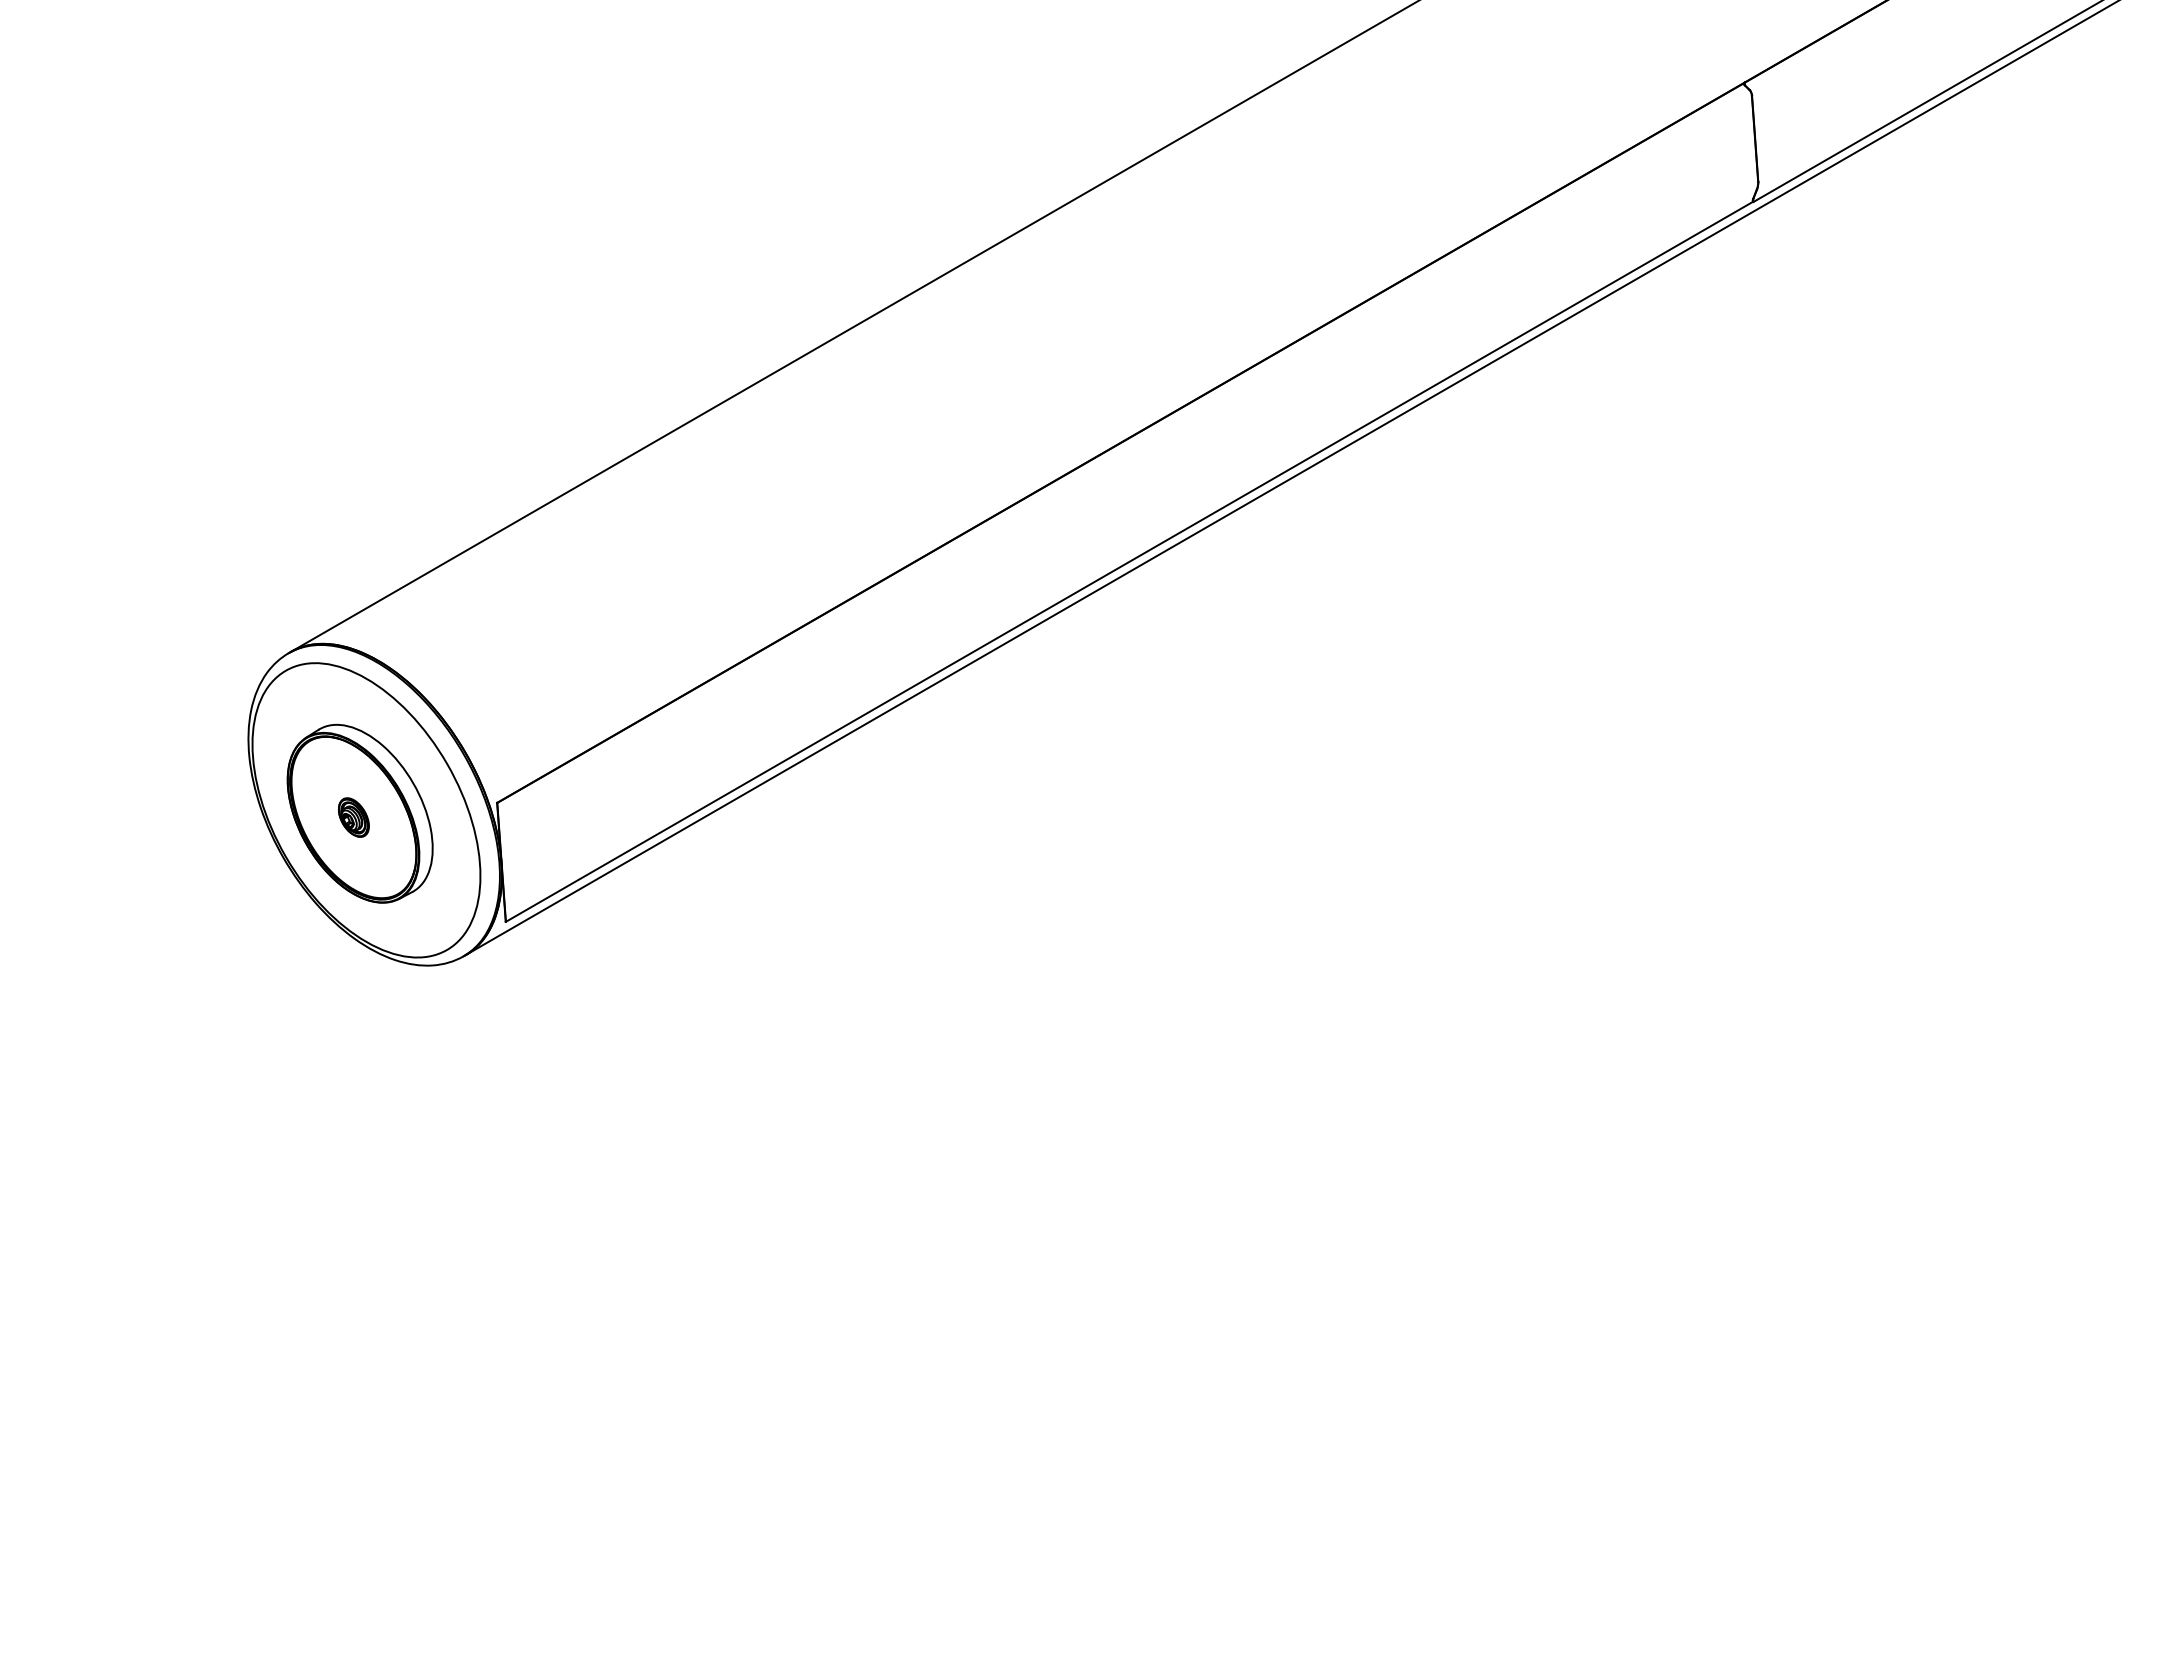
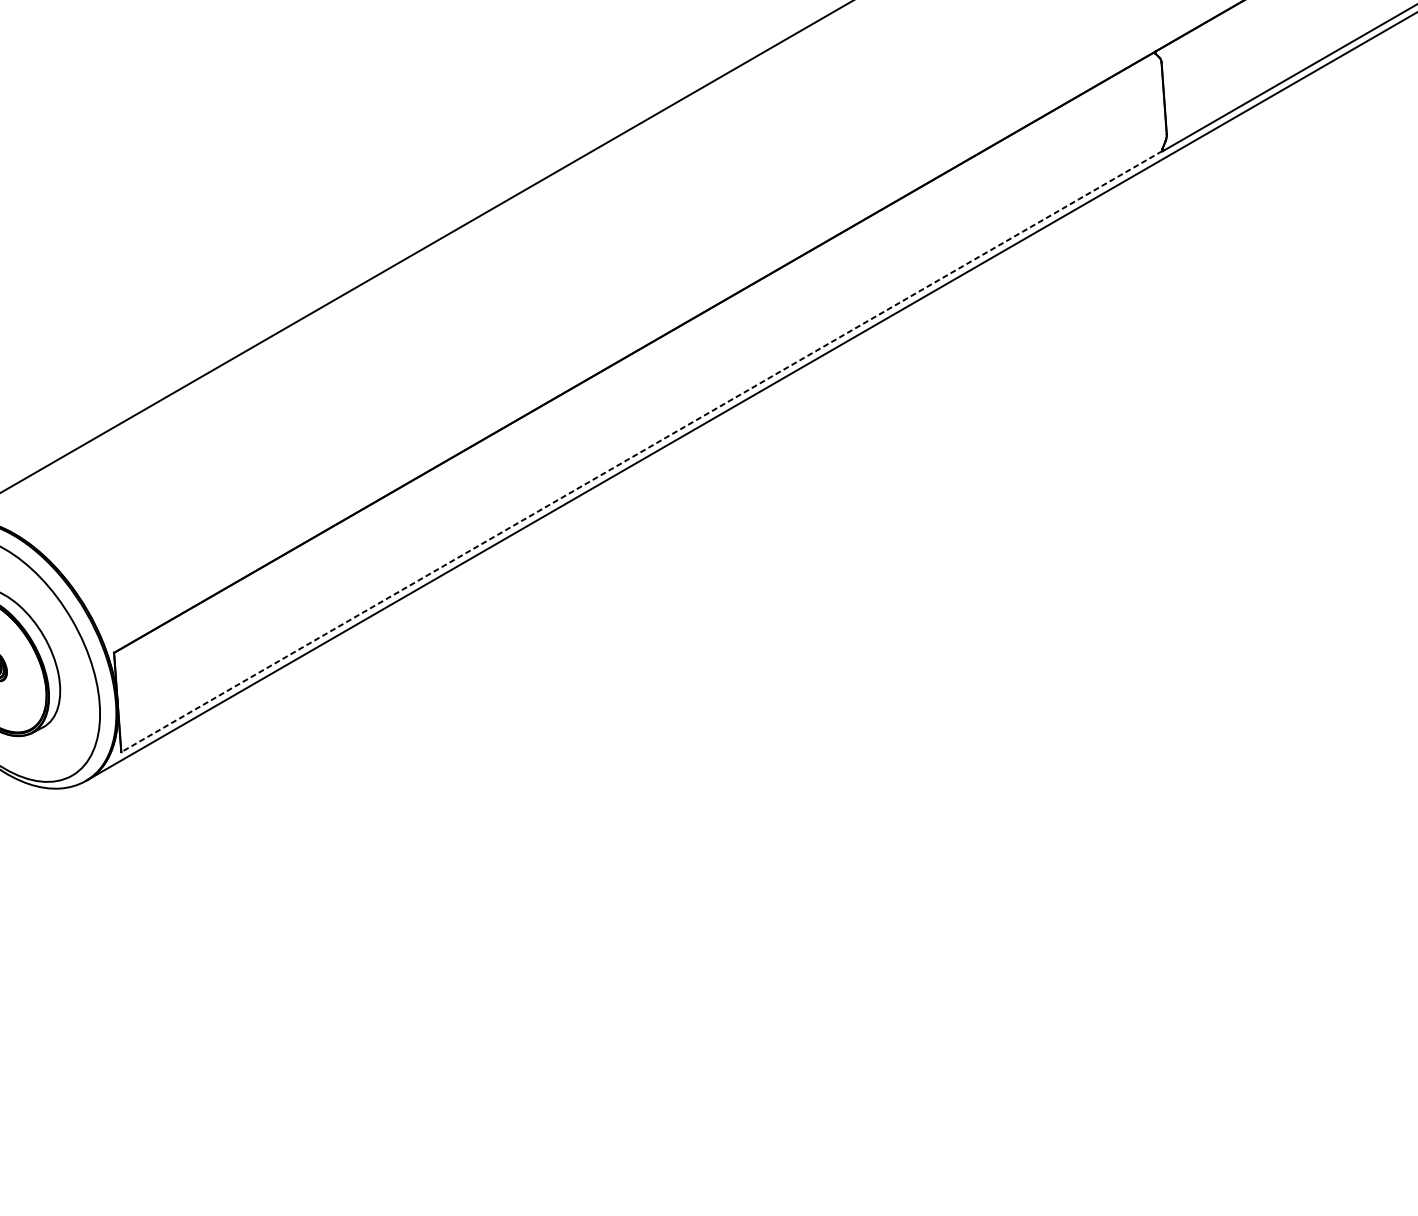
line: (1129, 562) -> (641, 452), solid -> dashed

